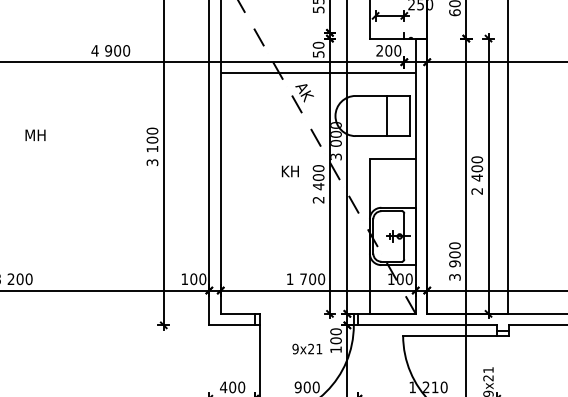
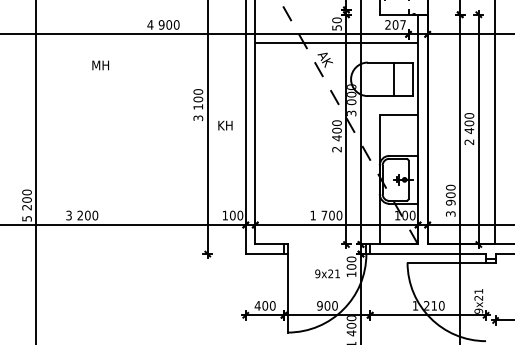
text: (397, 50) -> (402, 24), 200 -> 207
text: (35, 135) -> (100, 65), moved
text: (290, 171) -> (225, 125), moved

